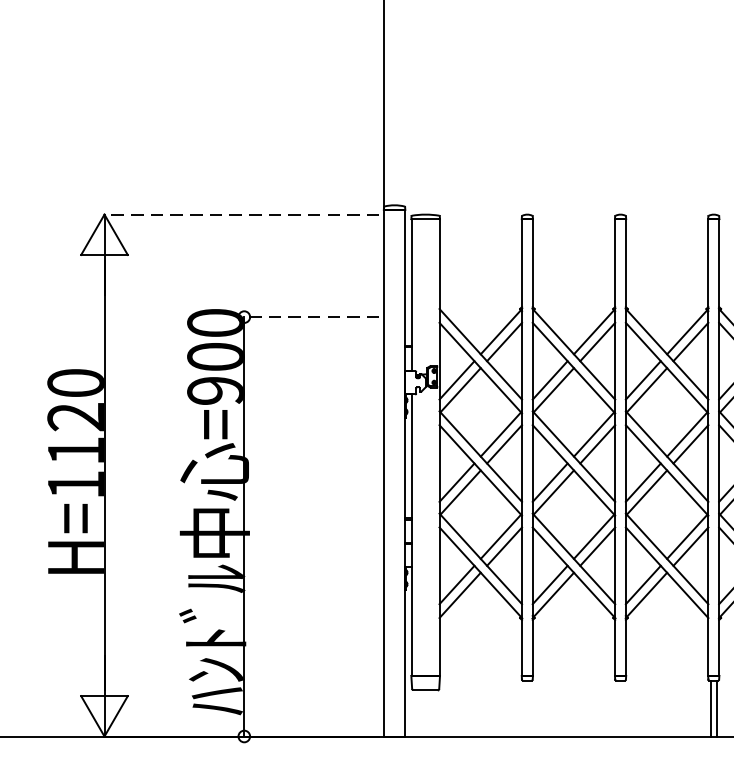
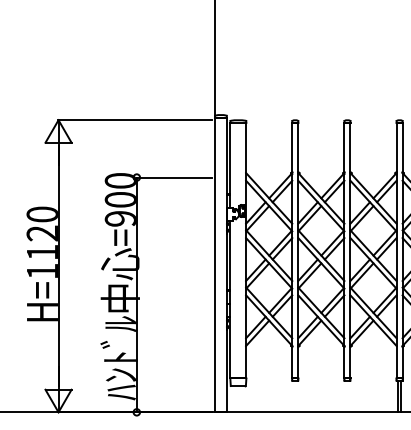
line: (240, 215) -> (134, 120), dashed -> solid
line: (311, 317) -> (174, 177), dashed -> solid

